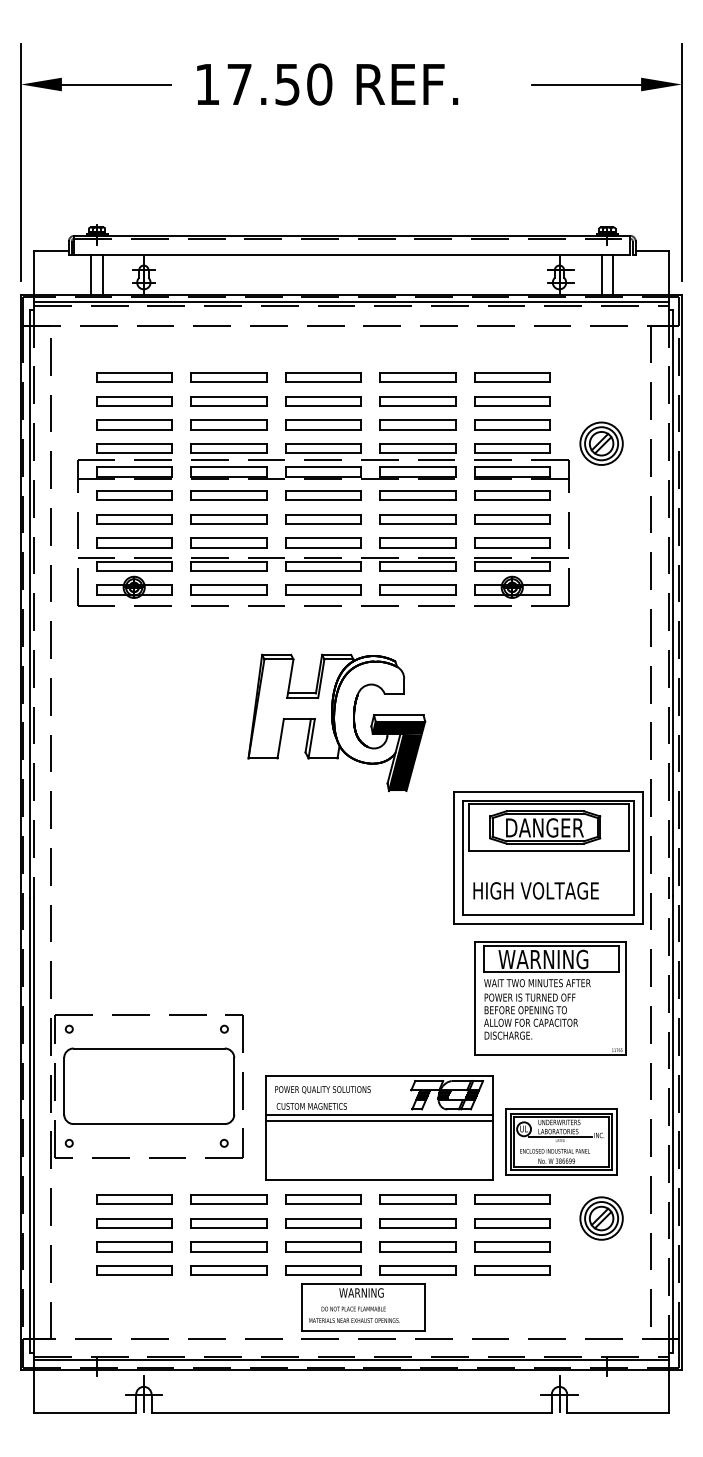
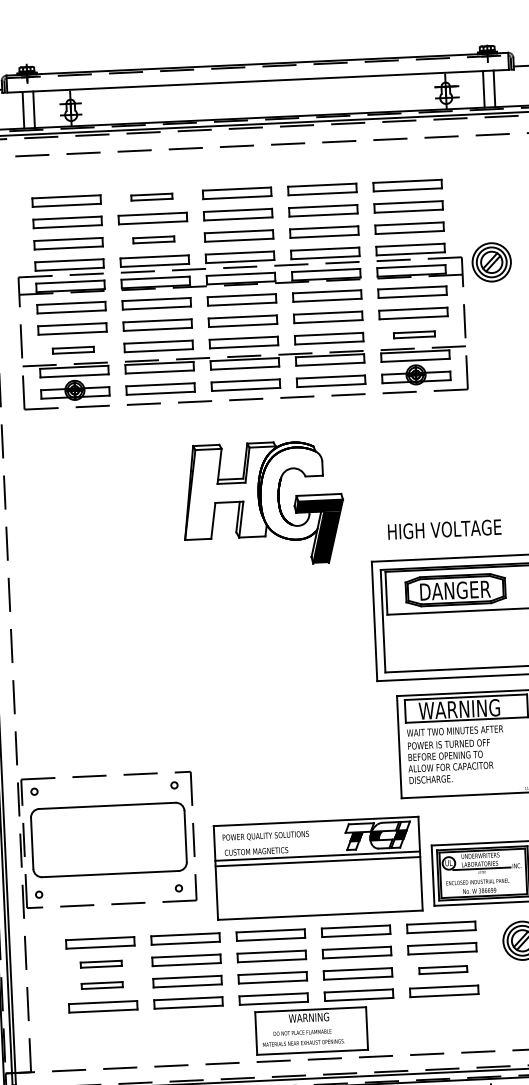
part: (228, 377) -> (151, 197), size x0.6
part: (228, 424) -> (153, 239), size x0.6
part: (601, 443) -> (491, 262), moved
part: (134, 542) -> (73, 349), size x0.6
part: (512, 542) -> (414, 334), size x0.6
text: (535, 890) -> (444, 529), moved
part: (134, 1223) -> (101, 964), size x0.6
part: (134, 1246) -> (102, 985), size x0.6
part: (512, 1246) -> (443, 969), size x0.7

